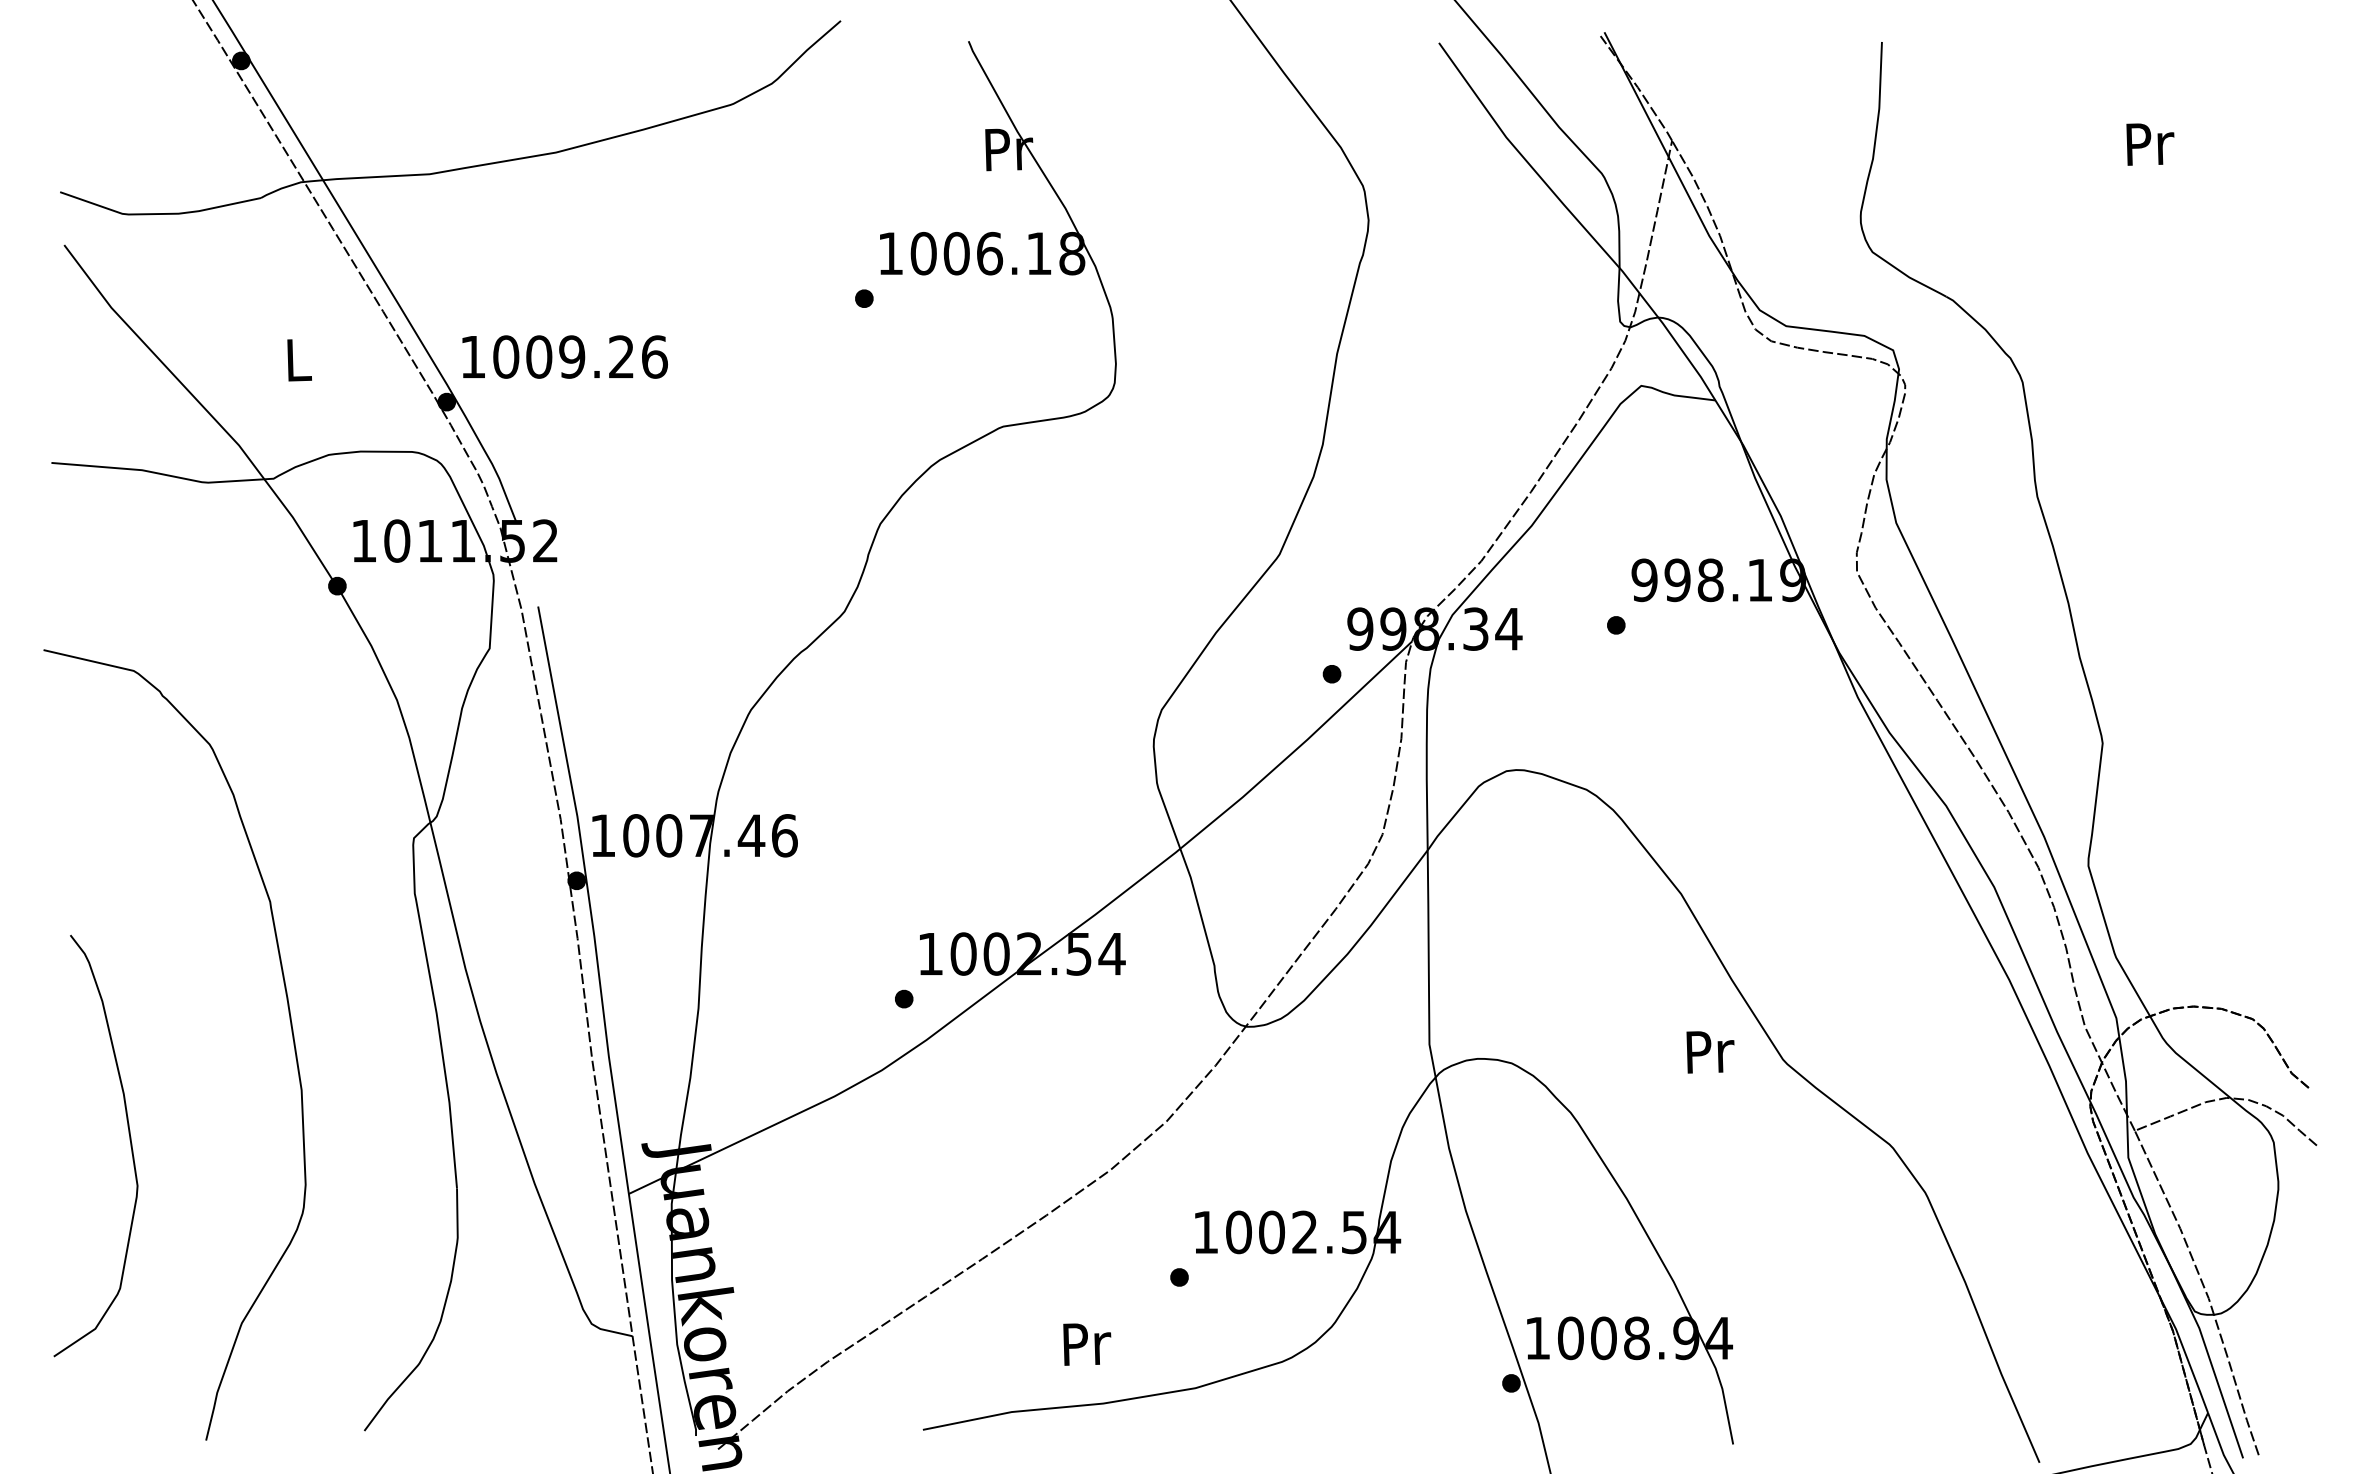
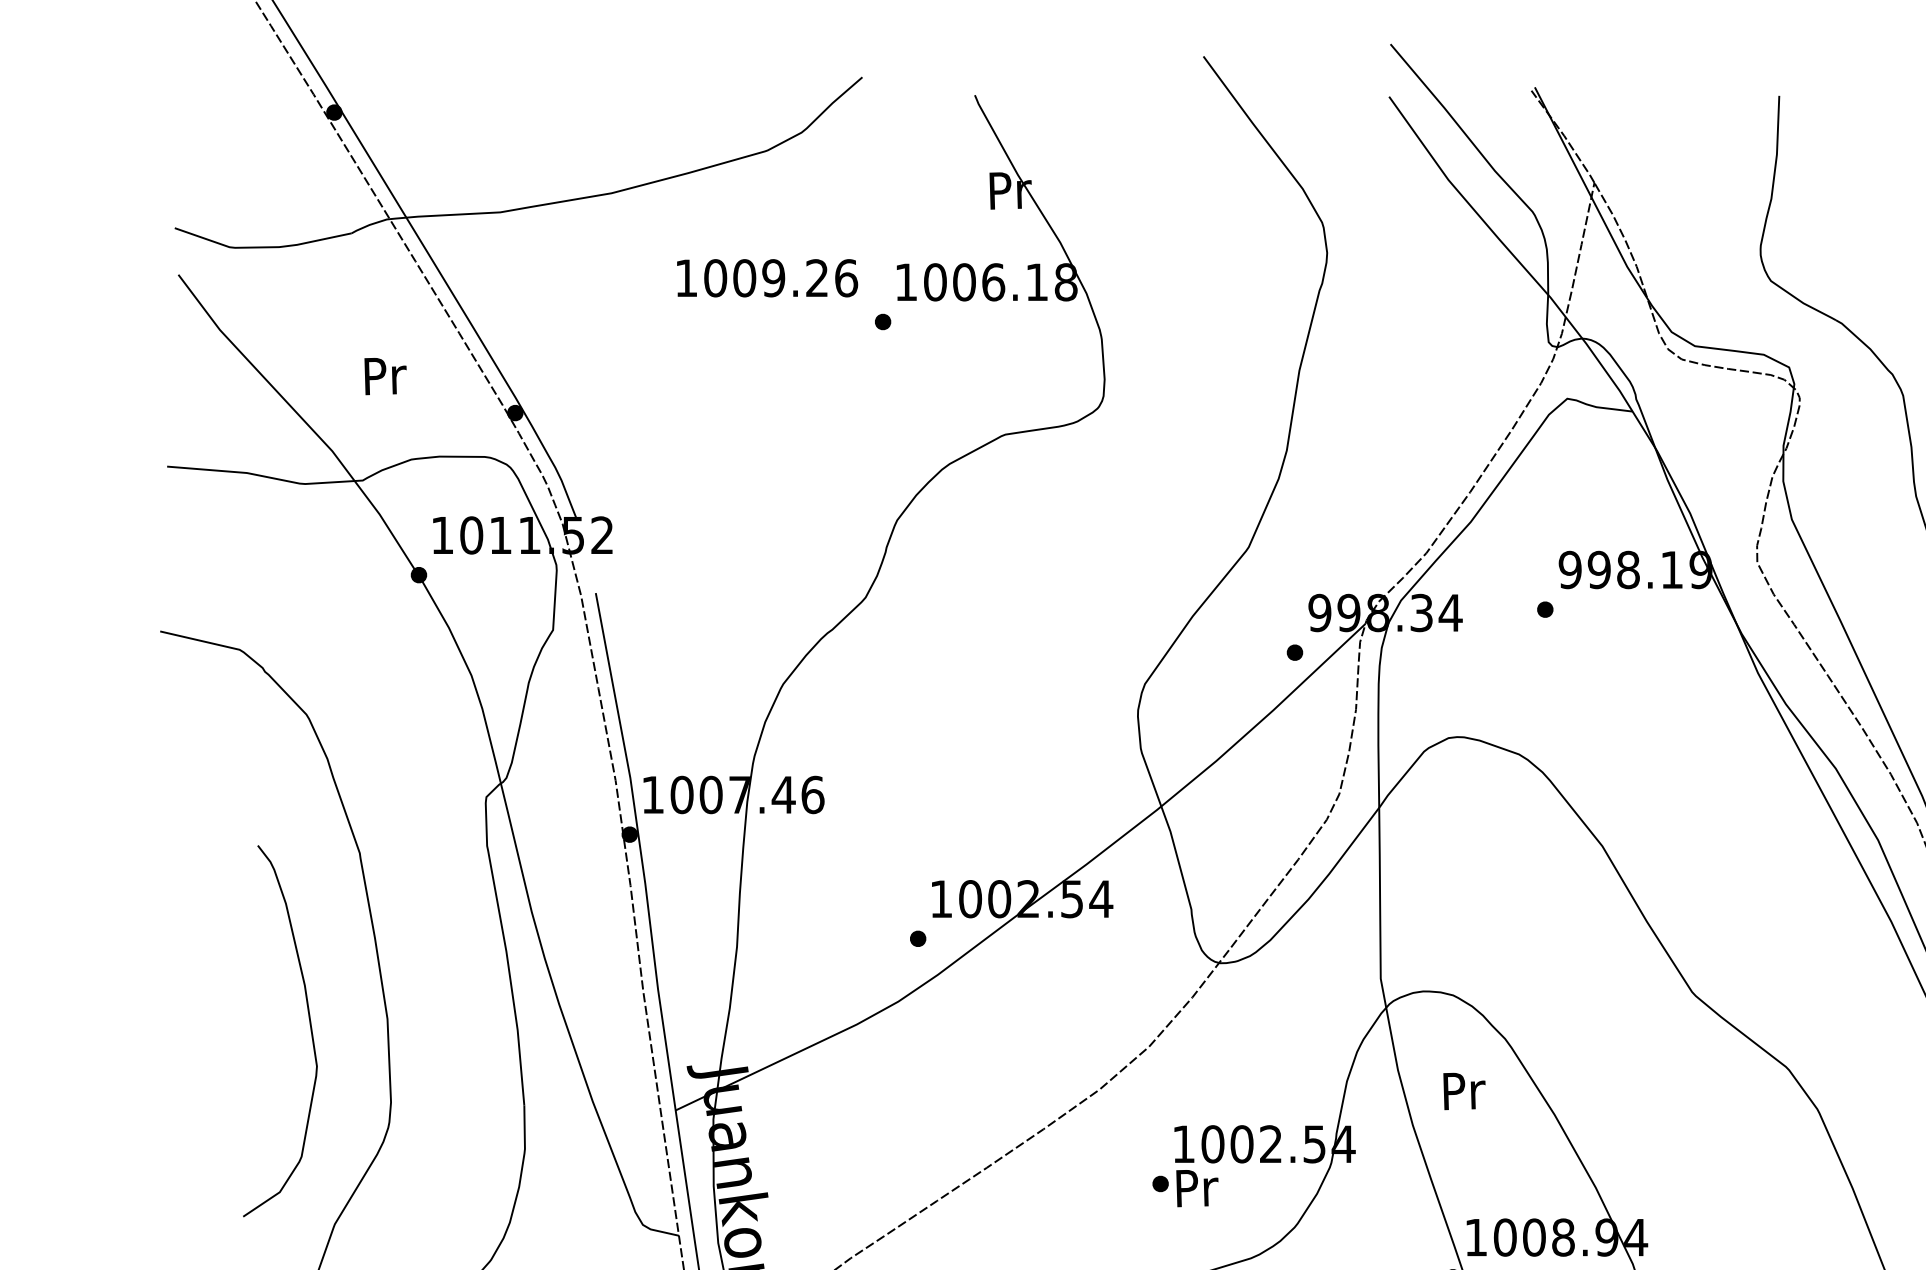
text: (564, 356) -> (766, 277), moved
text: (299, 360) -> (385, 376), L -> Pr
text: (1710, 1052) -> (1464, 1091), moved
curve: (129, 1140) -> (309, 1026), moved
text: (1087, 1344) -> (1197, 1188), moved

